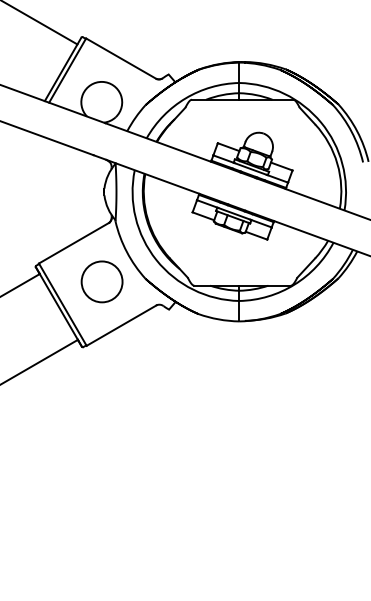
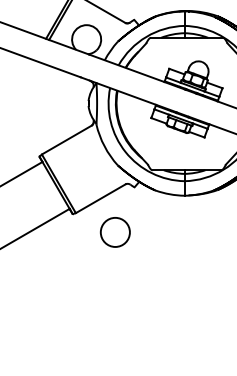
circle: (101, 281) -> (114, 232), moved

